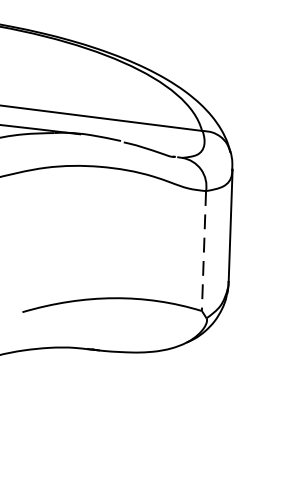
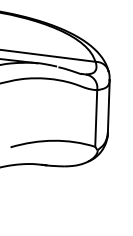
line: (204, 253) -> (96, 119), dashed -> solid

